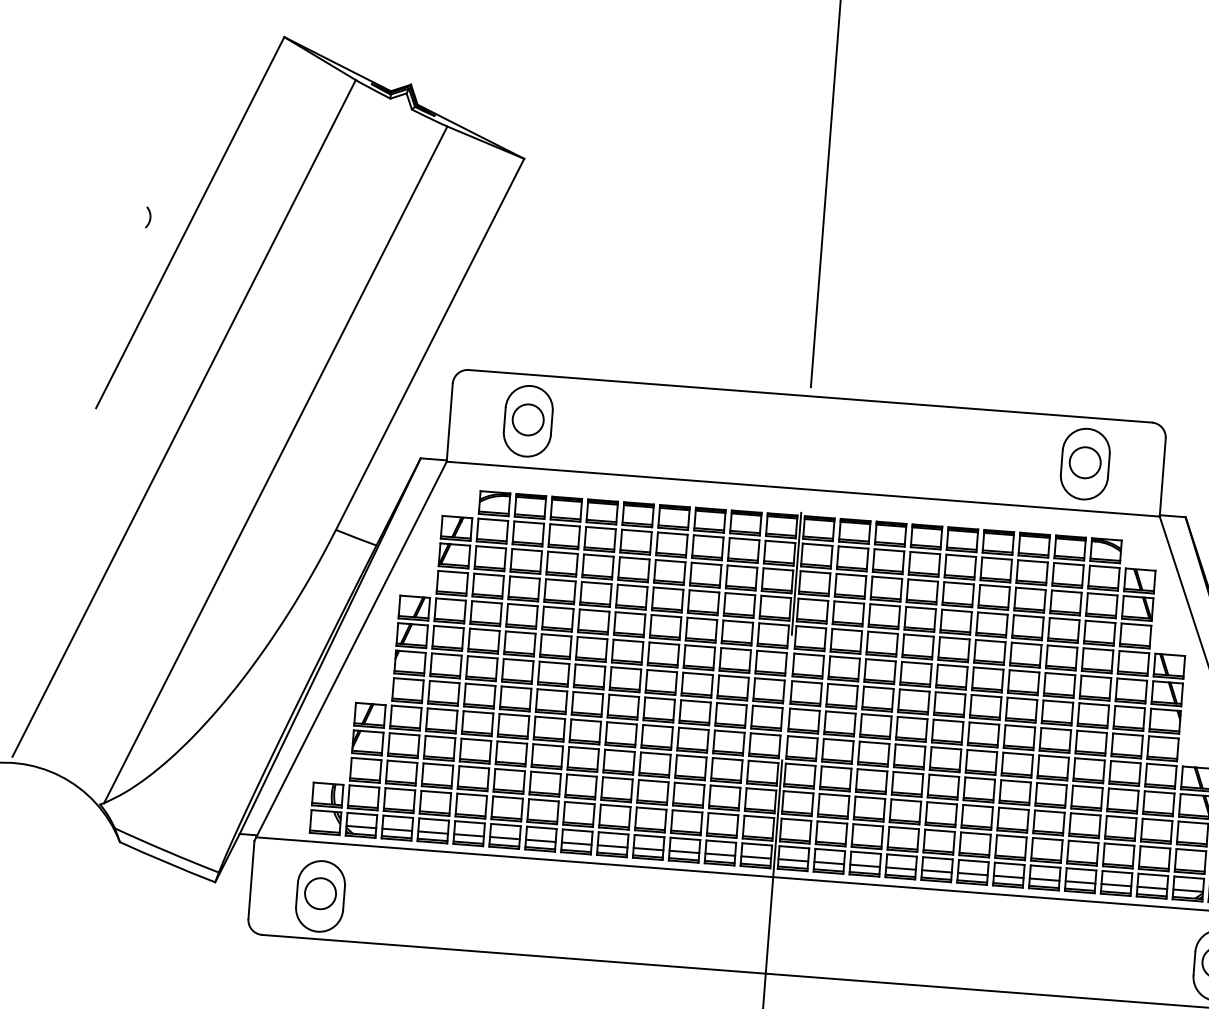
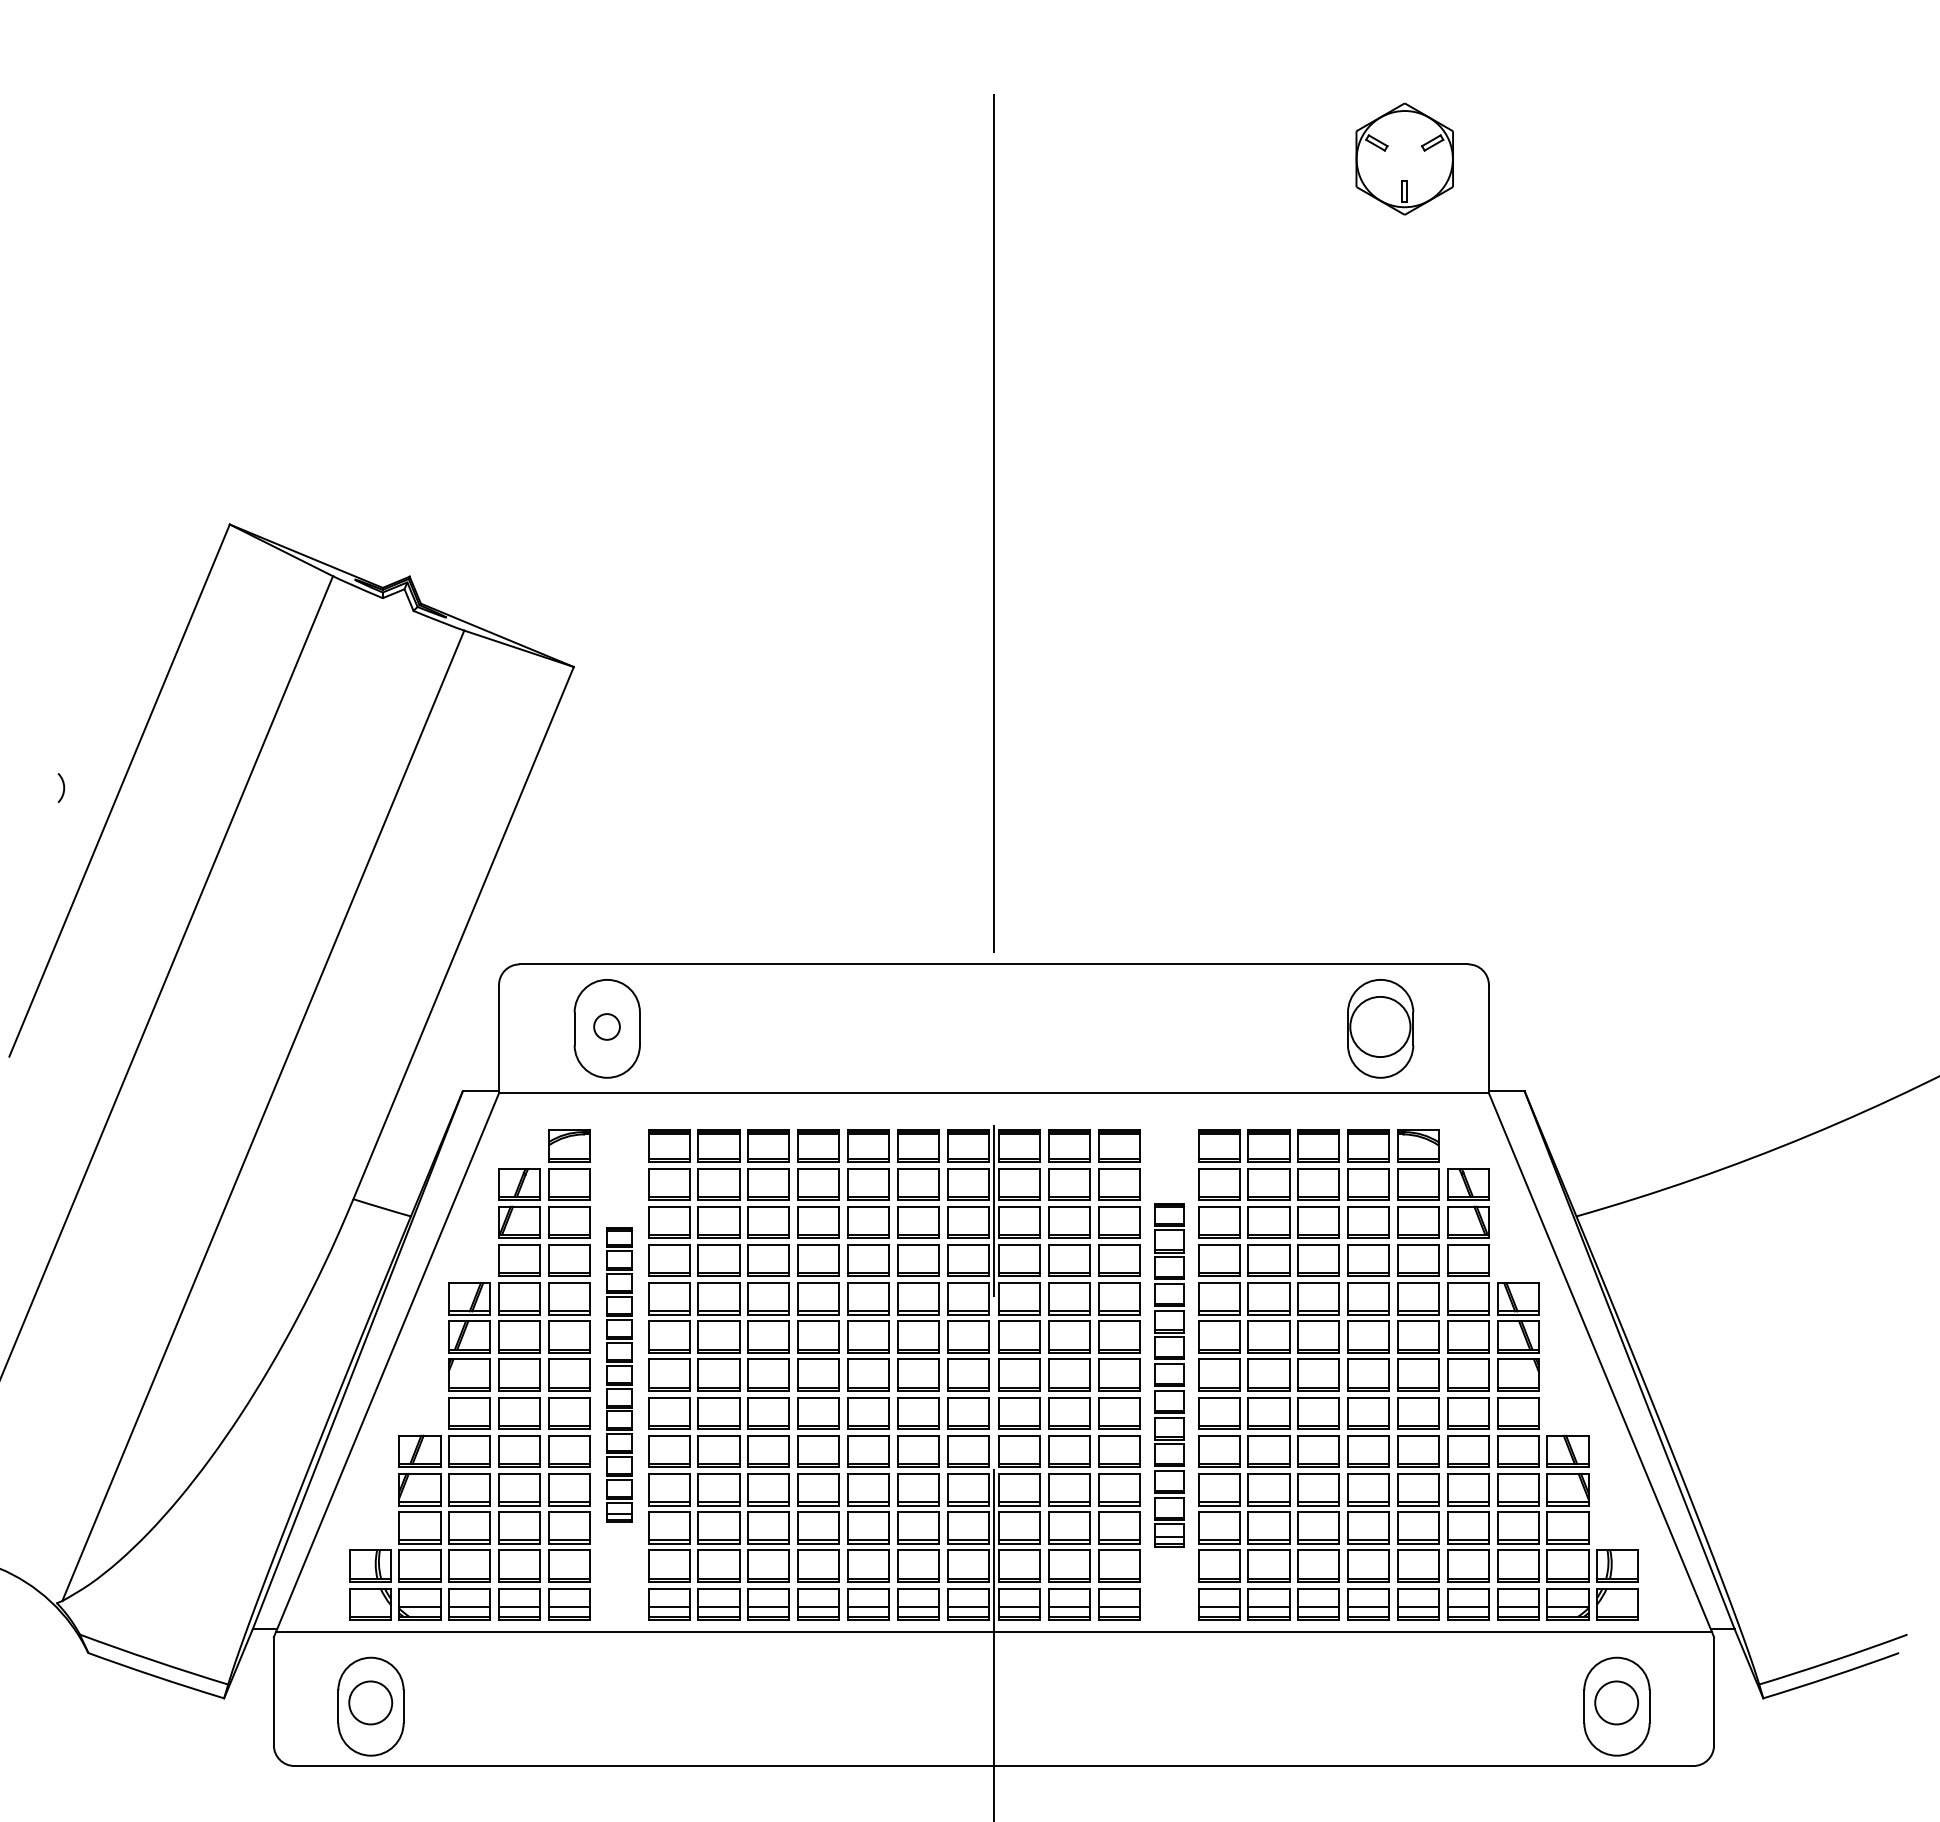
circle: (527, 419) -> (606, 1026), size x0.6
circle: (1084, 462) -> (1379, 1026), size x1.4
part: (517, 670) -> (619, 1374), size x0.6
part: (914, 701) -> (1169, 1374), size x0.7

